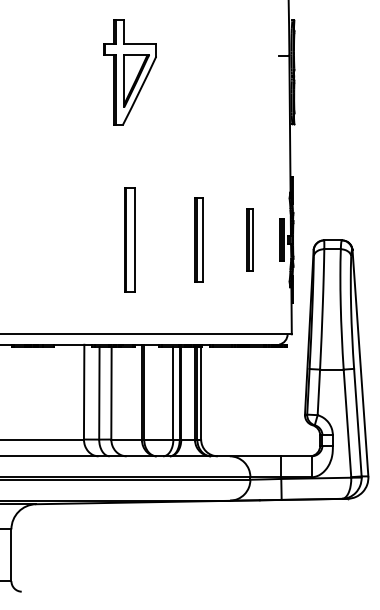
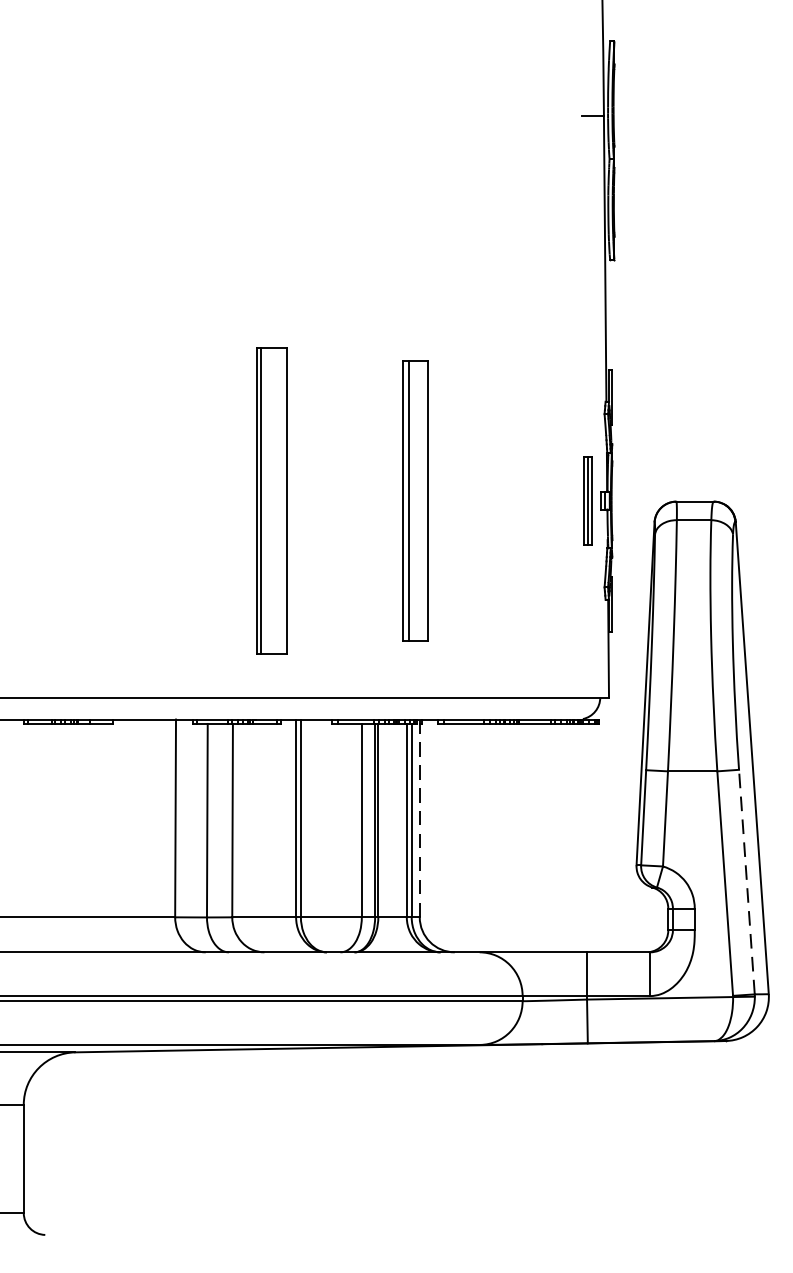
part: (129, 72) -> (270, 151), removed
part: (129, 239) -> (270, 499), size x1.4
part: (198, 239) -> (414, 499), size x1.6
part: (249, 239) -> (520, 499), removed
line: (201, 391) -> (420, 817), solid -> dashed
line: (357, 422) -> (746, 881), solid -> dashed

